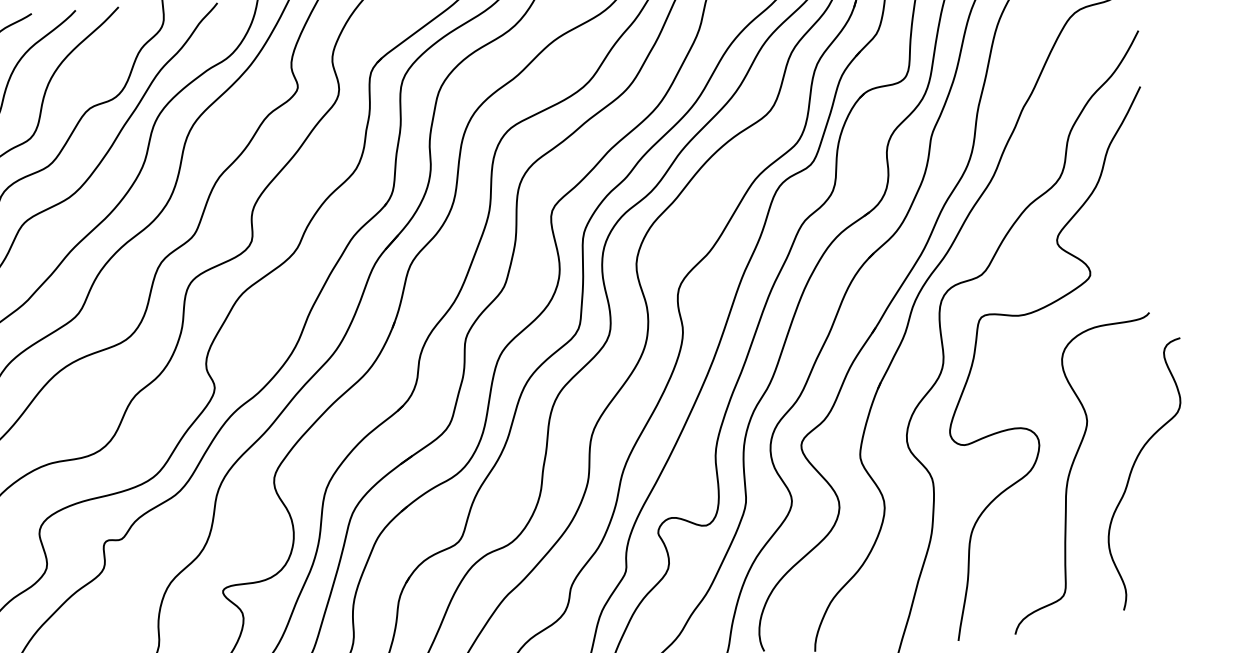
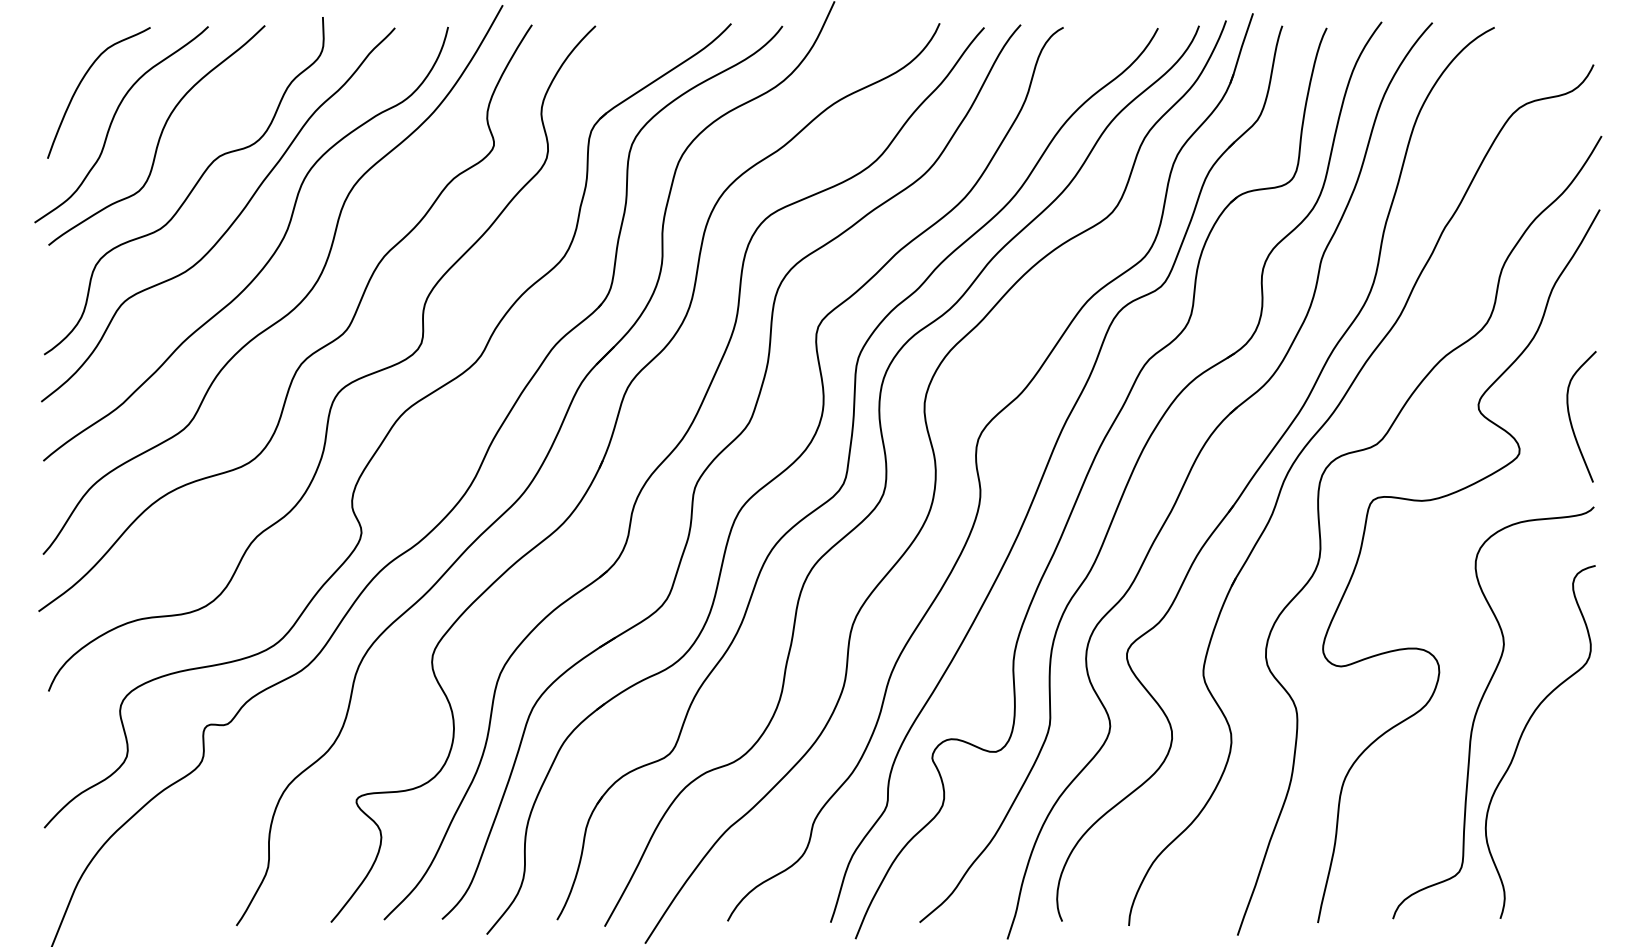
curve: (1128, 247) -> (1571, 420), added
curve: (1133, 468) -> (1523, 733), moved

